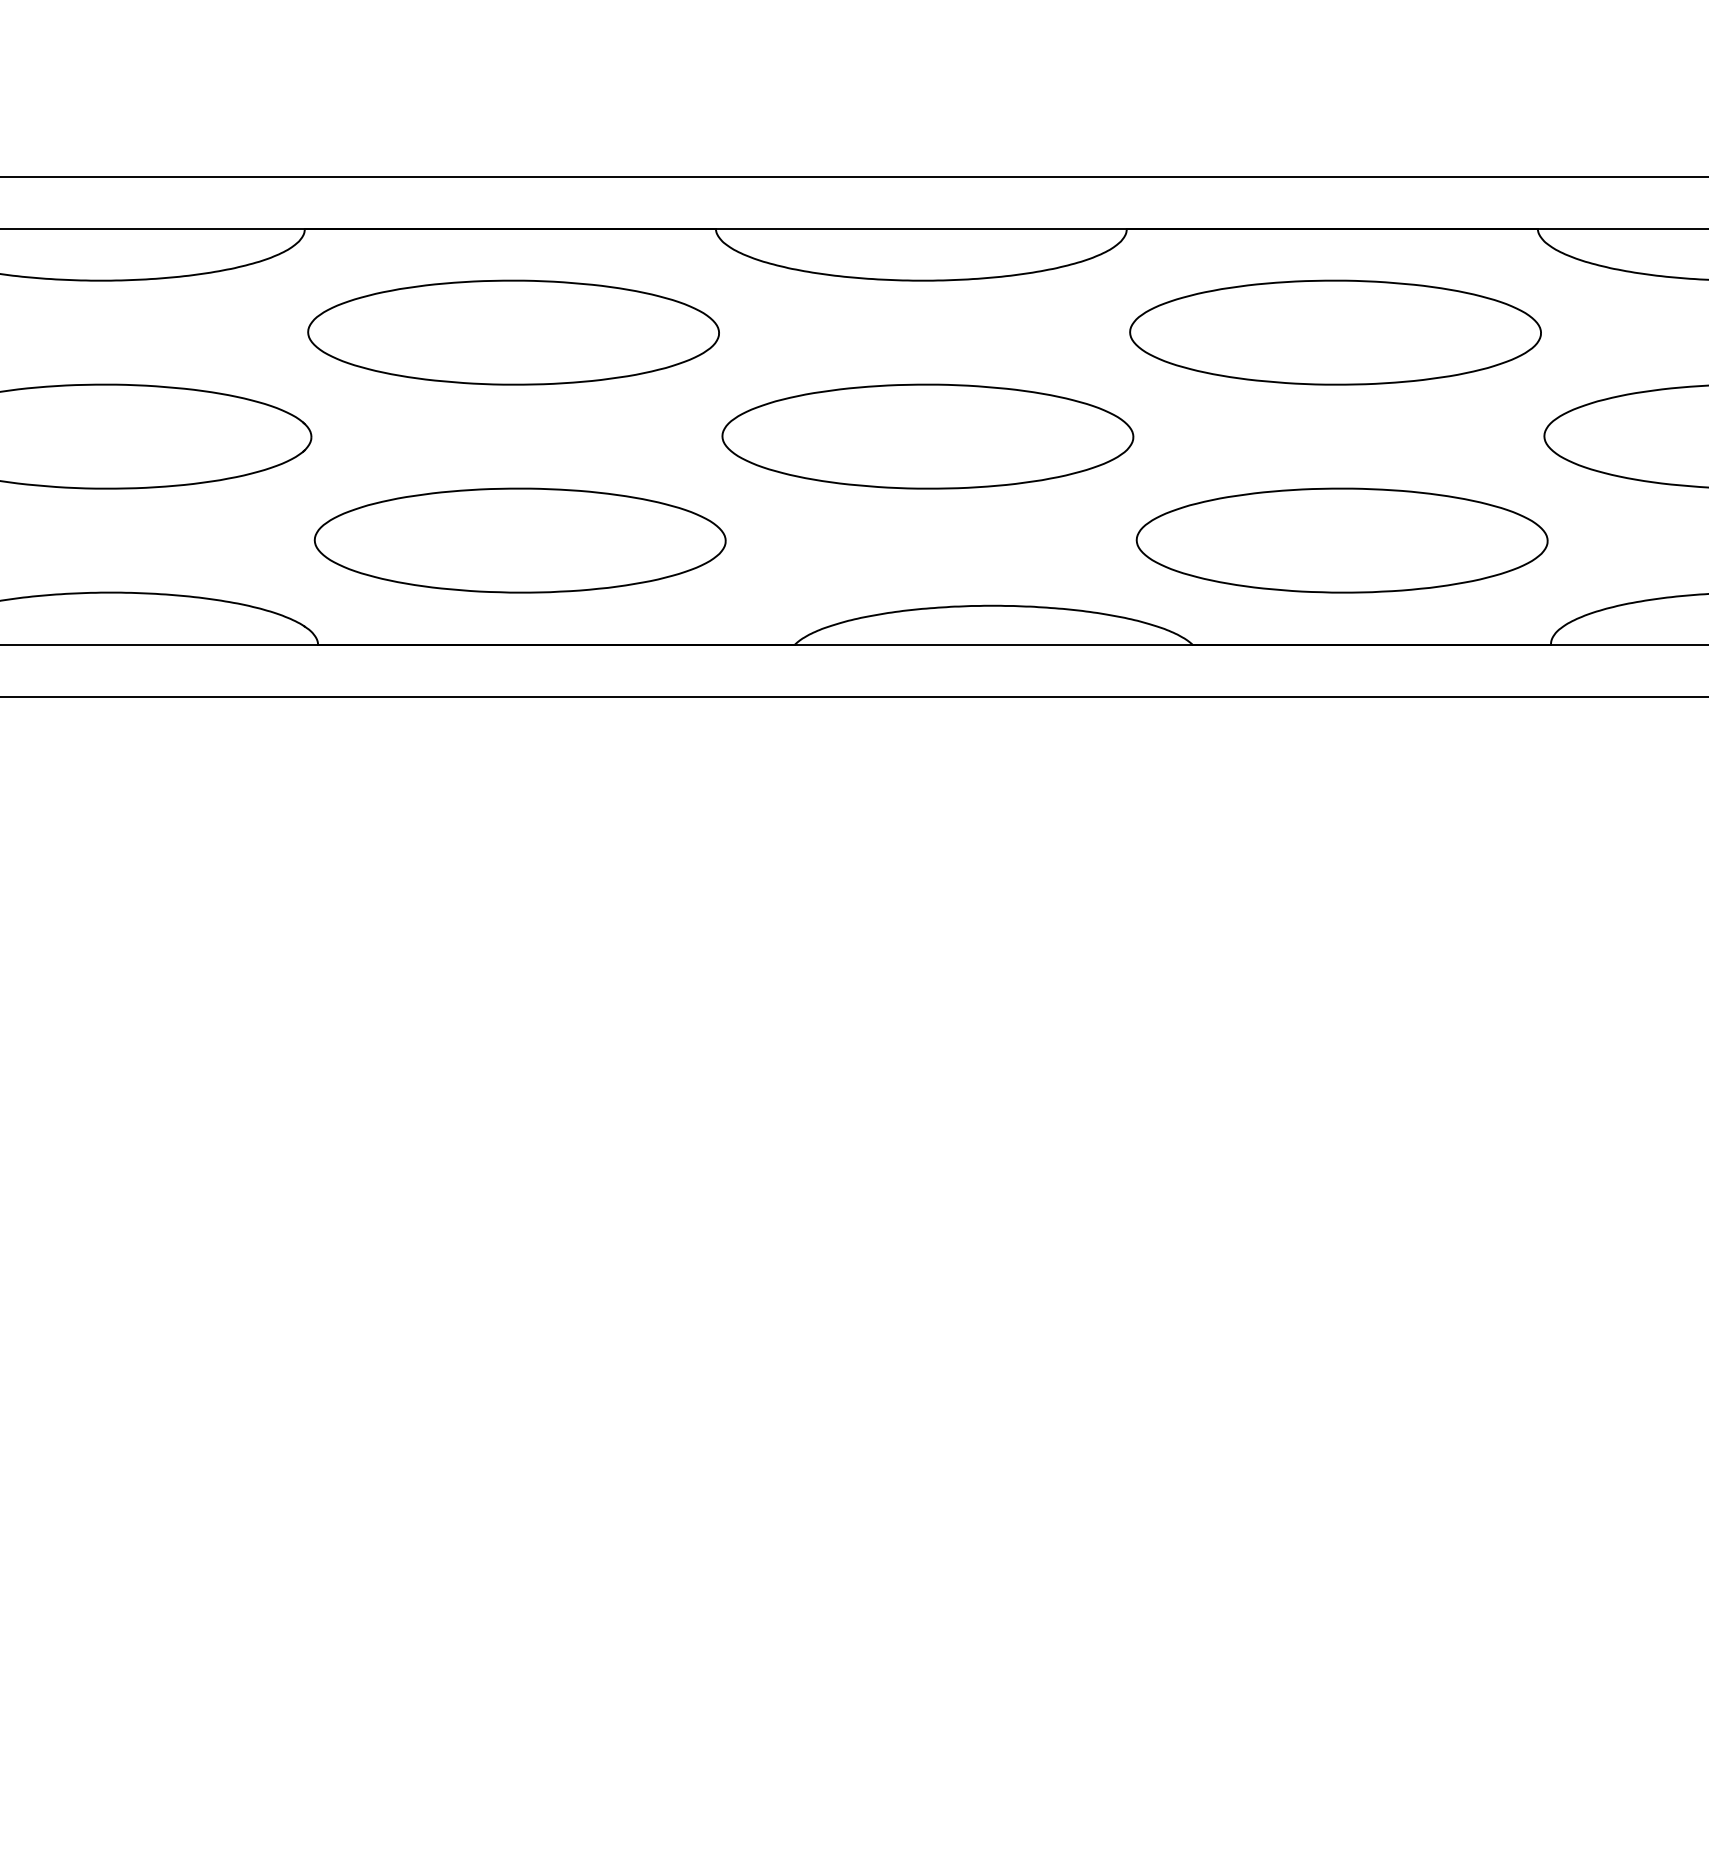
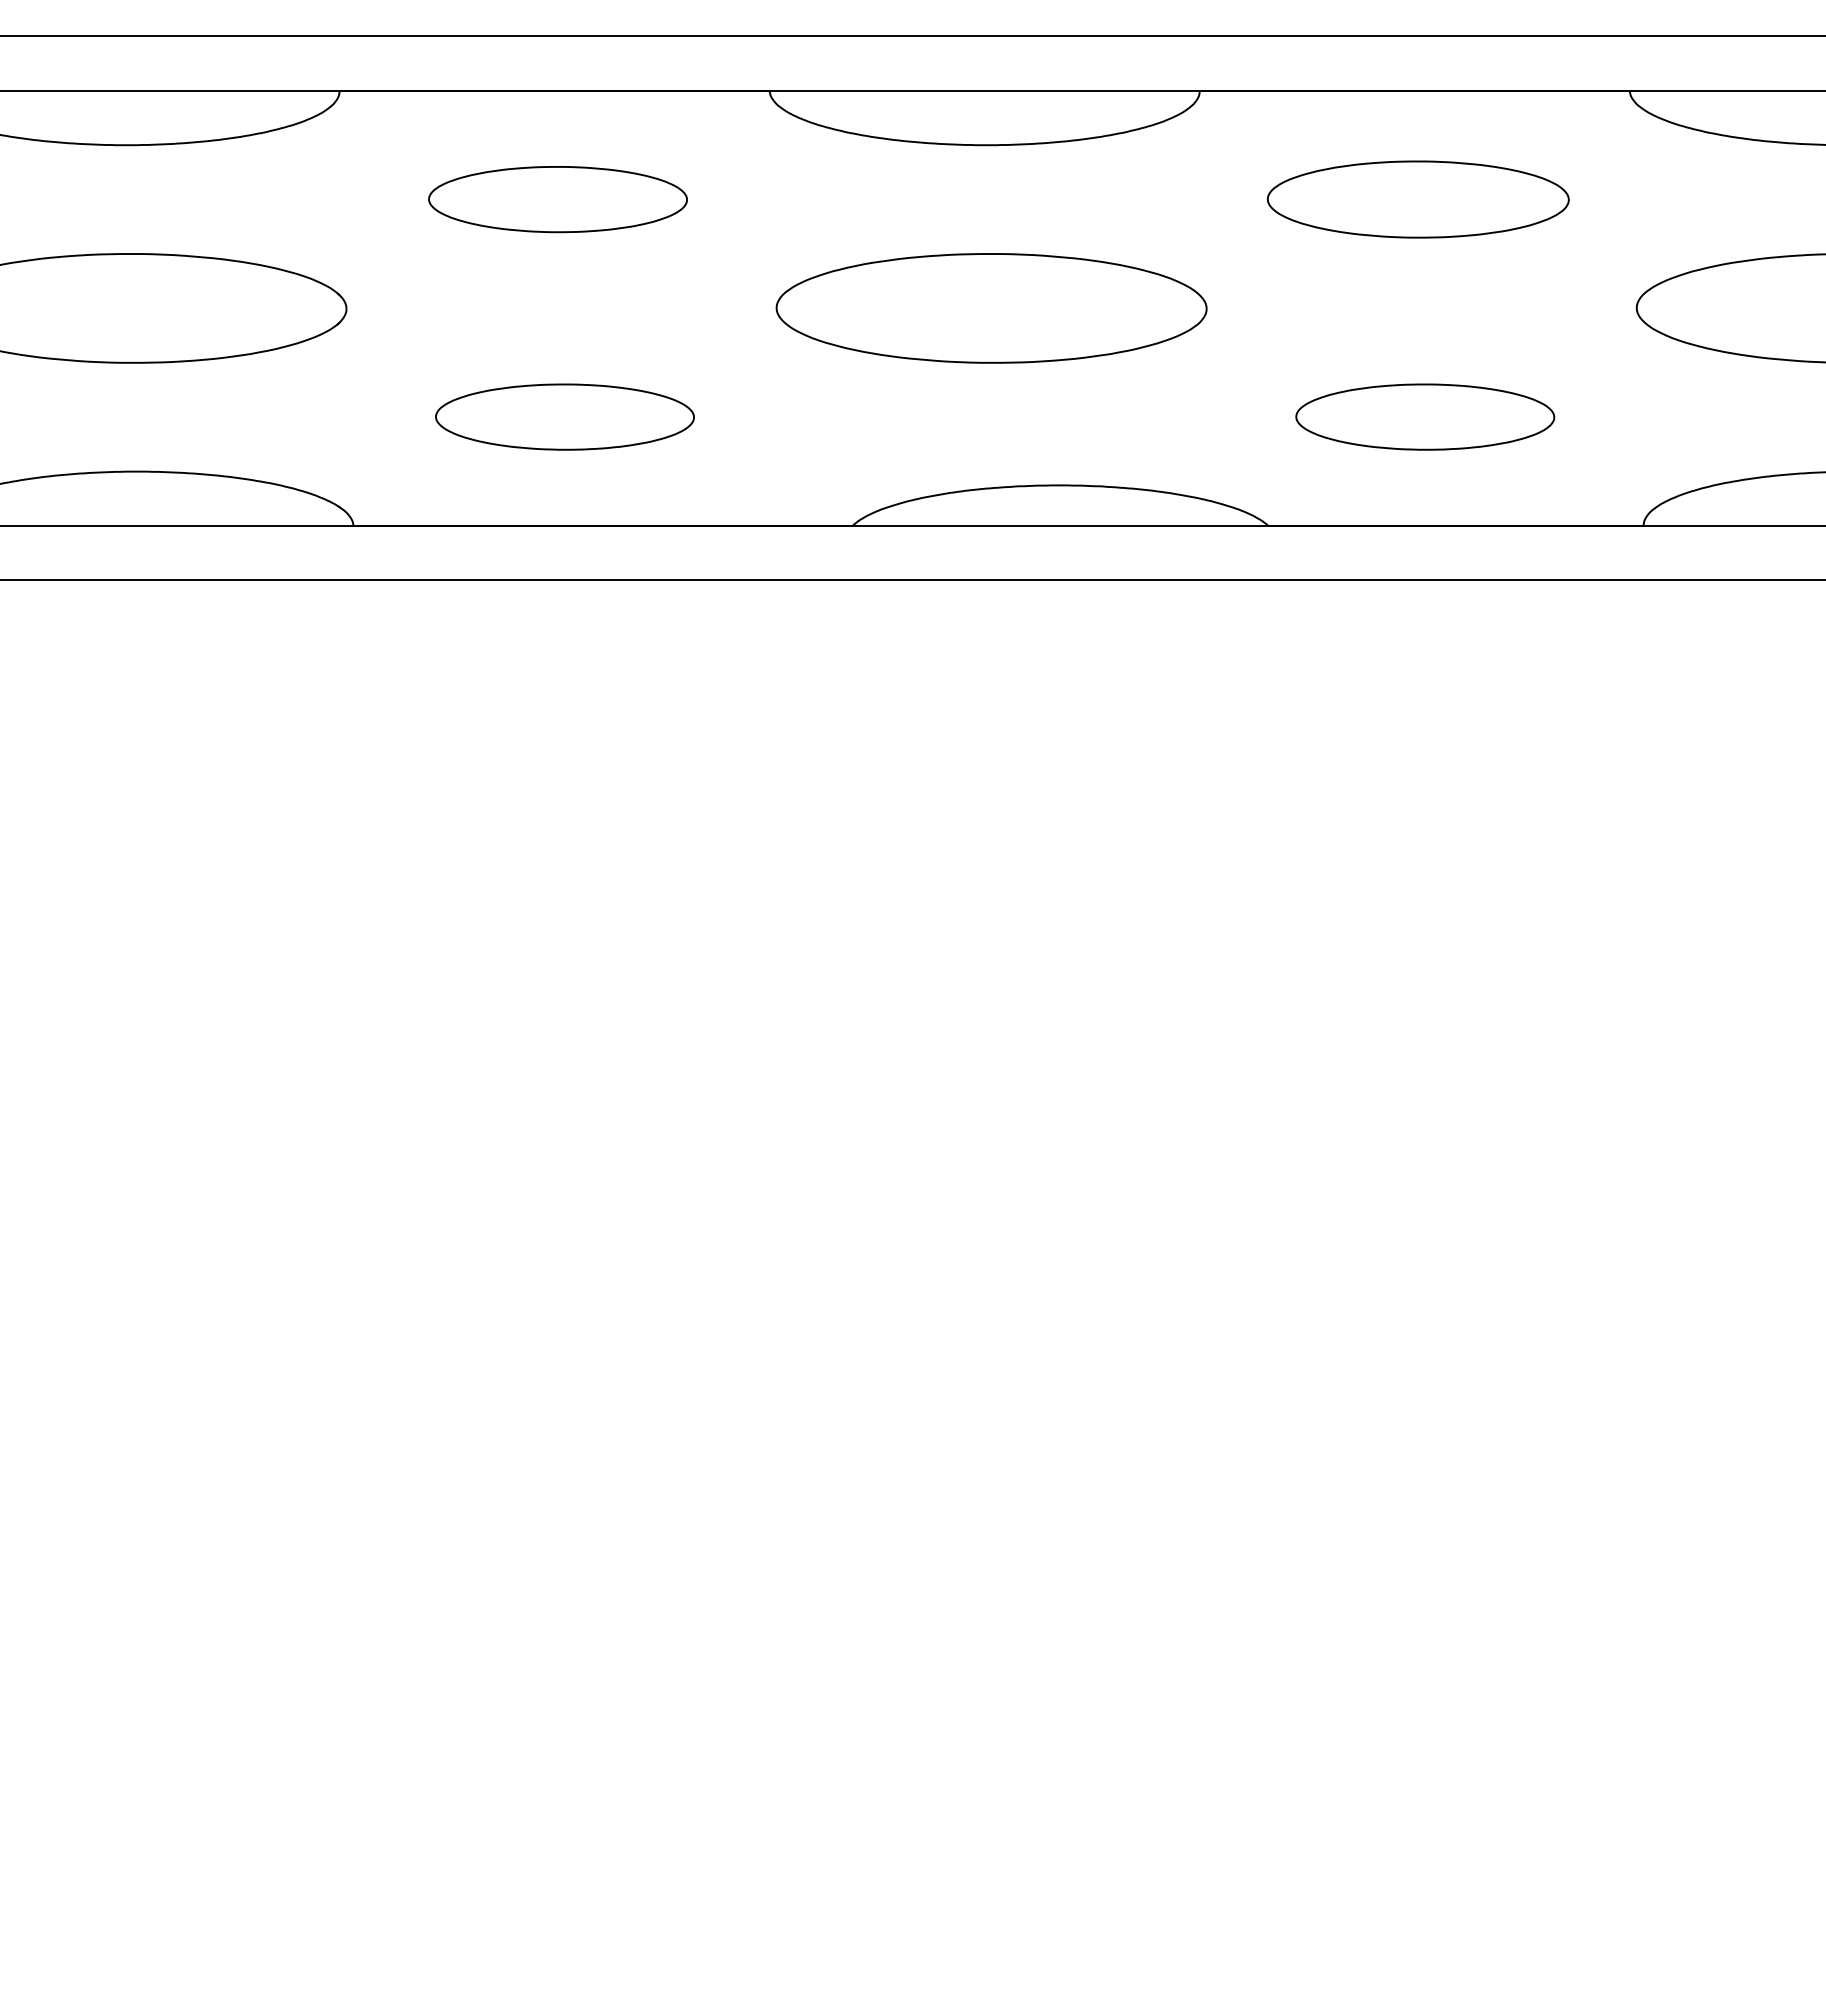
part: (513, 332) -> (557, 199), size x0.6
part: (1335, 332) -> (1418, 199), size x0.7
part: (519, 539) -> (564, 416), size x0.6
part: (1342, 539) -> (1425, 416), size x0.6

